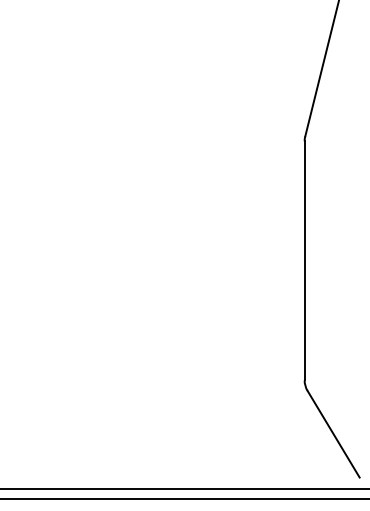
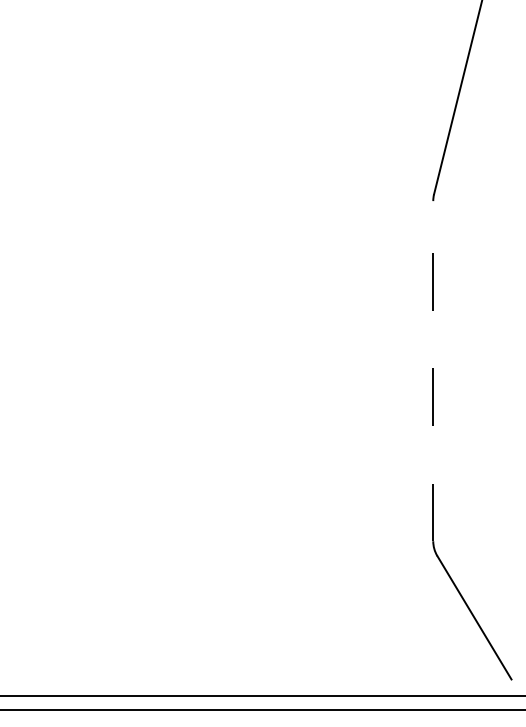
line: (304, 260) -> (433, 370), solid -> dashed

